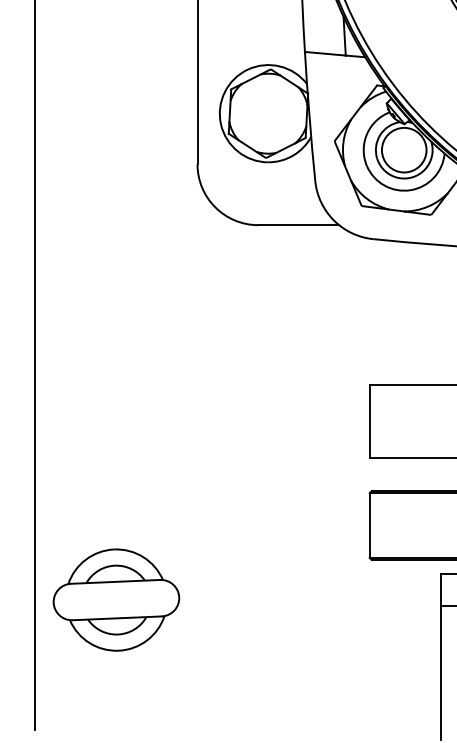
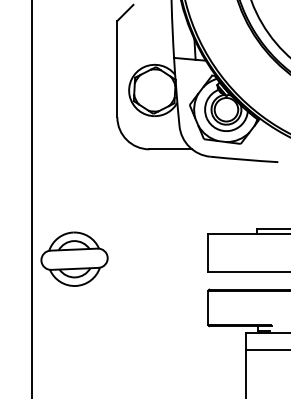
part: (116, 598) -> (74, 258), moved

